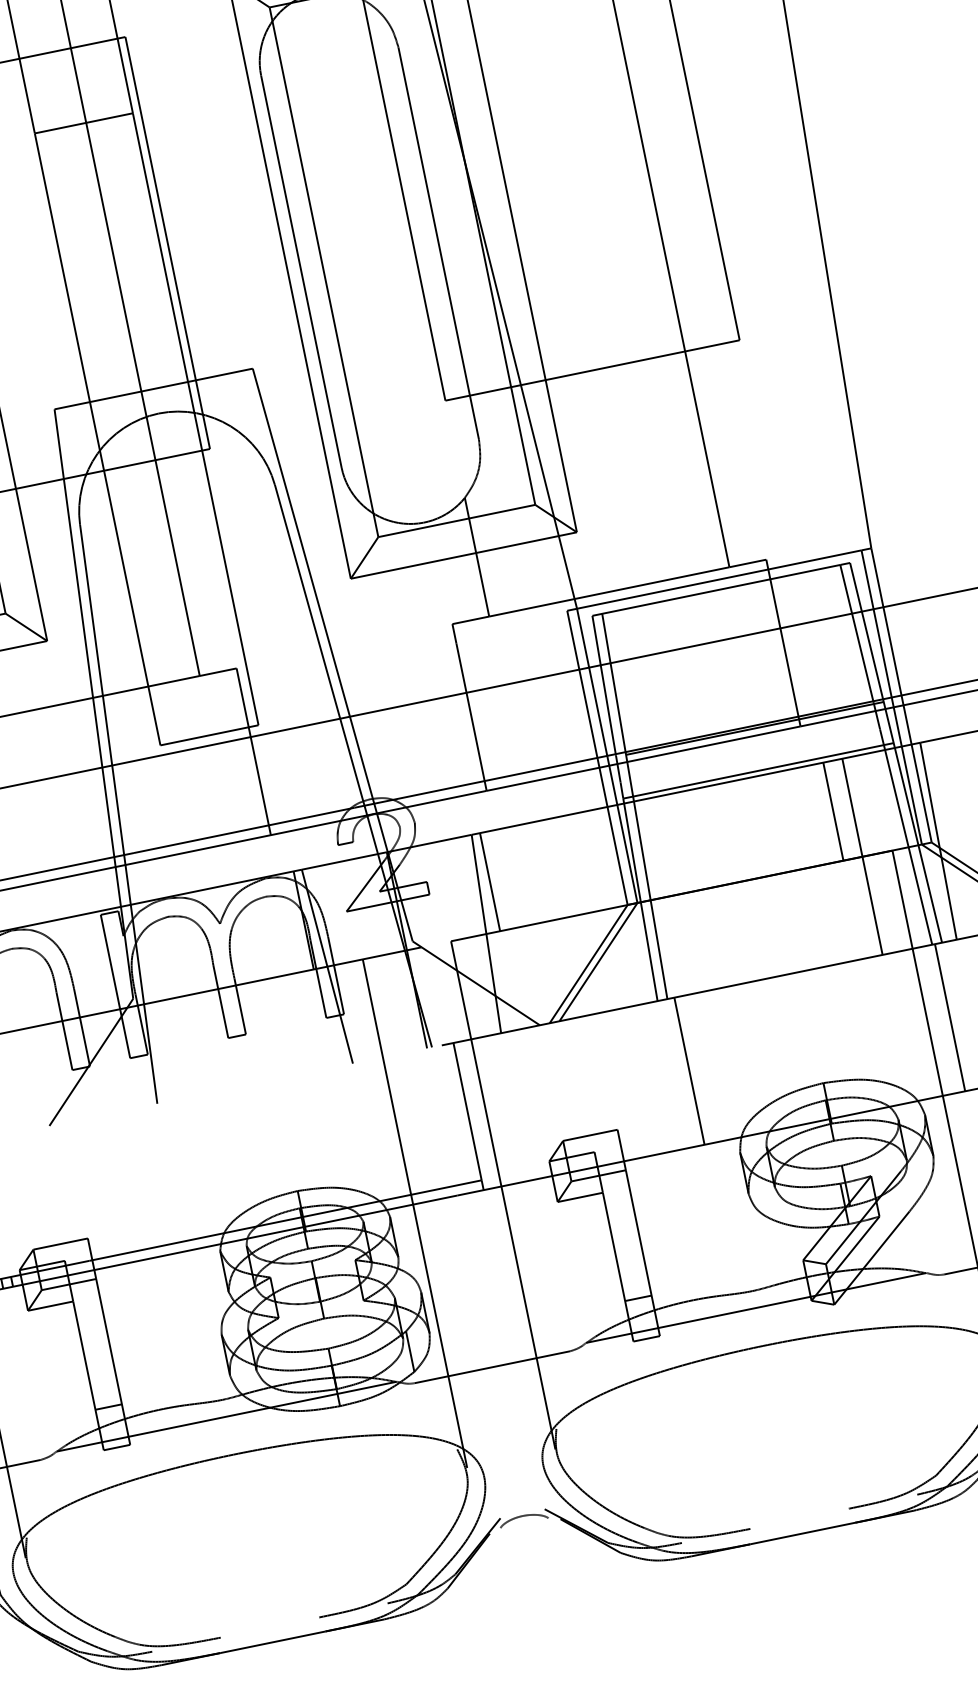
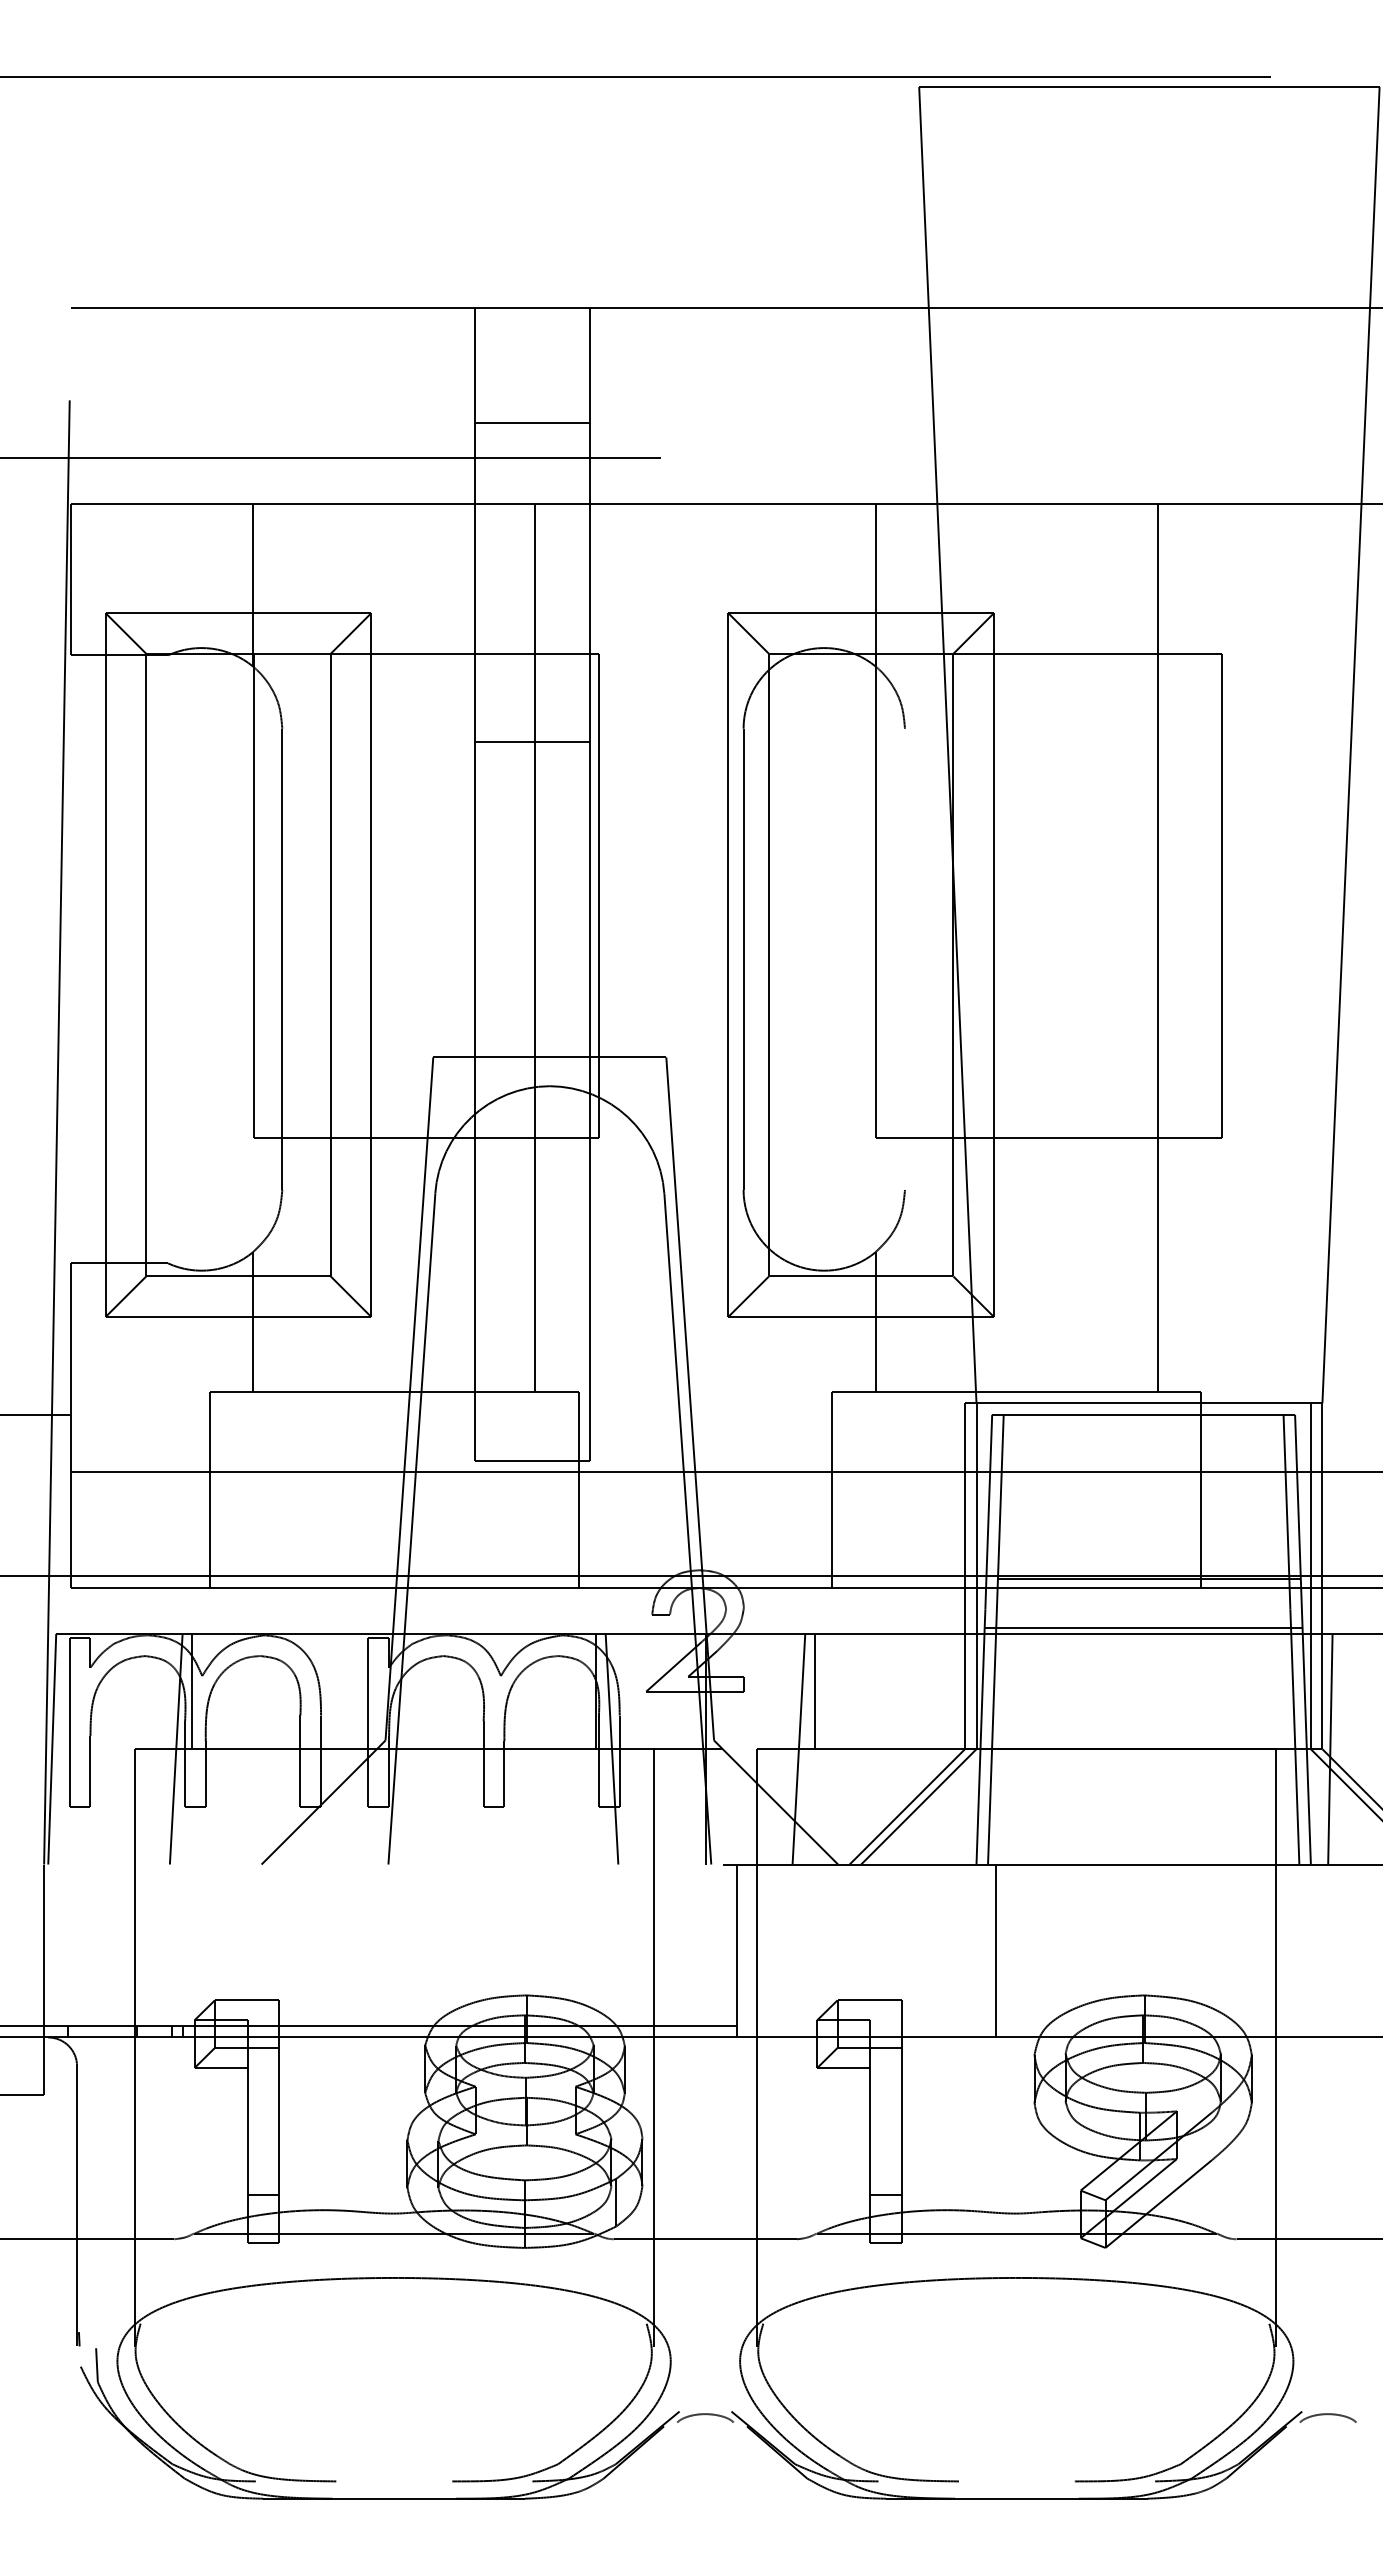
line: (439, 242) -> (905, 958), removed
line: (833, 811) -> (1218, 1691), removed
line: (862, 856) -> (1241, 1748), removed
line: (949, 1017) -> (1302, 1950), removed

